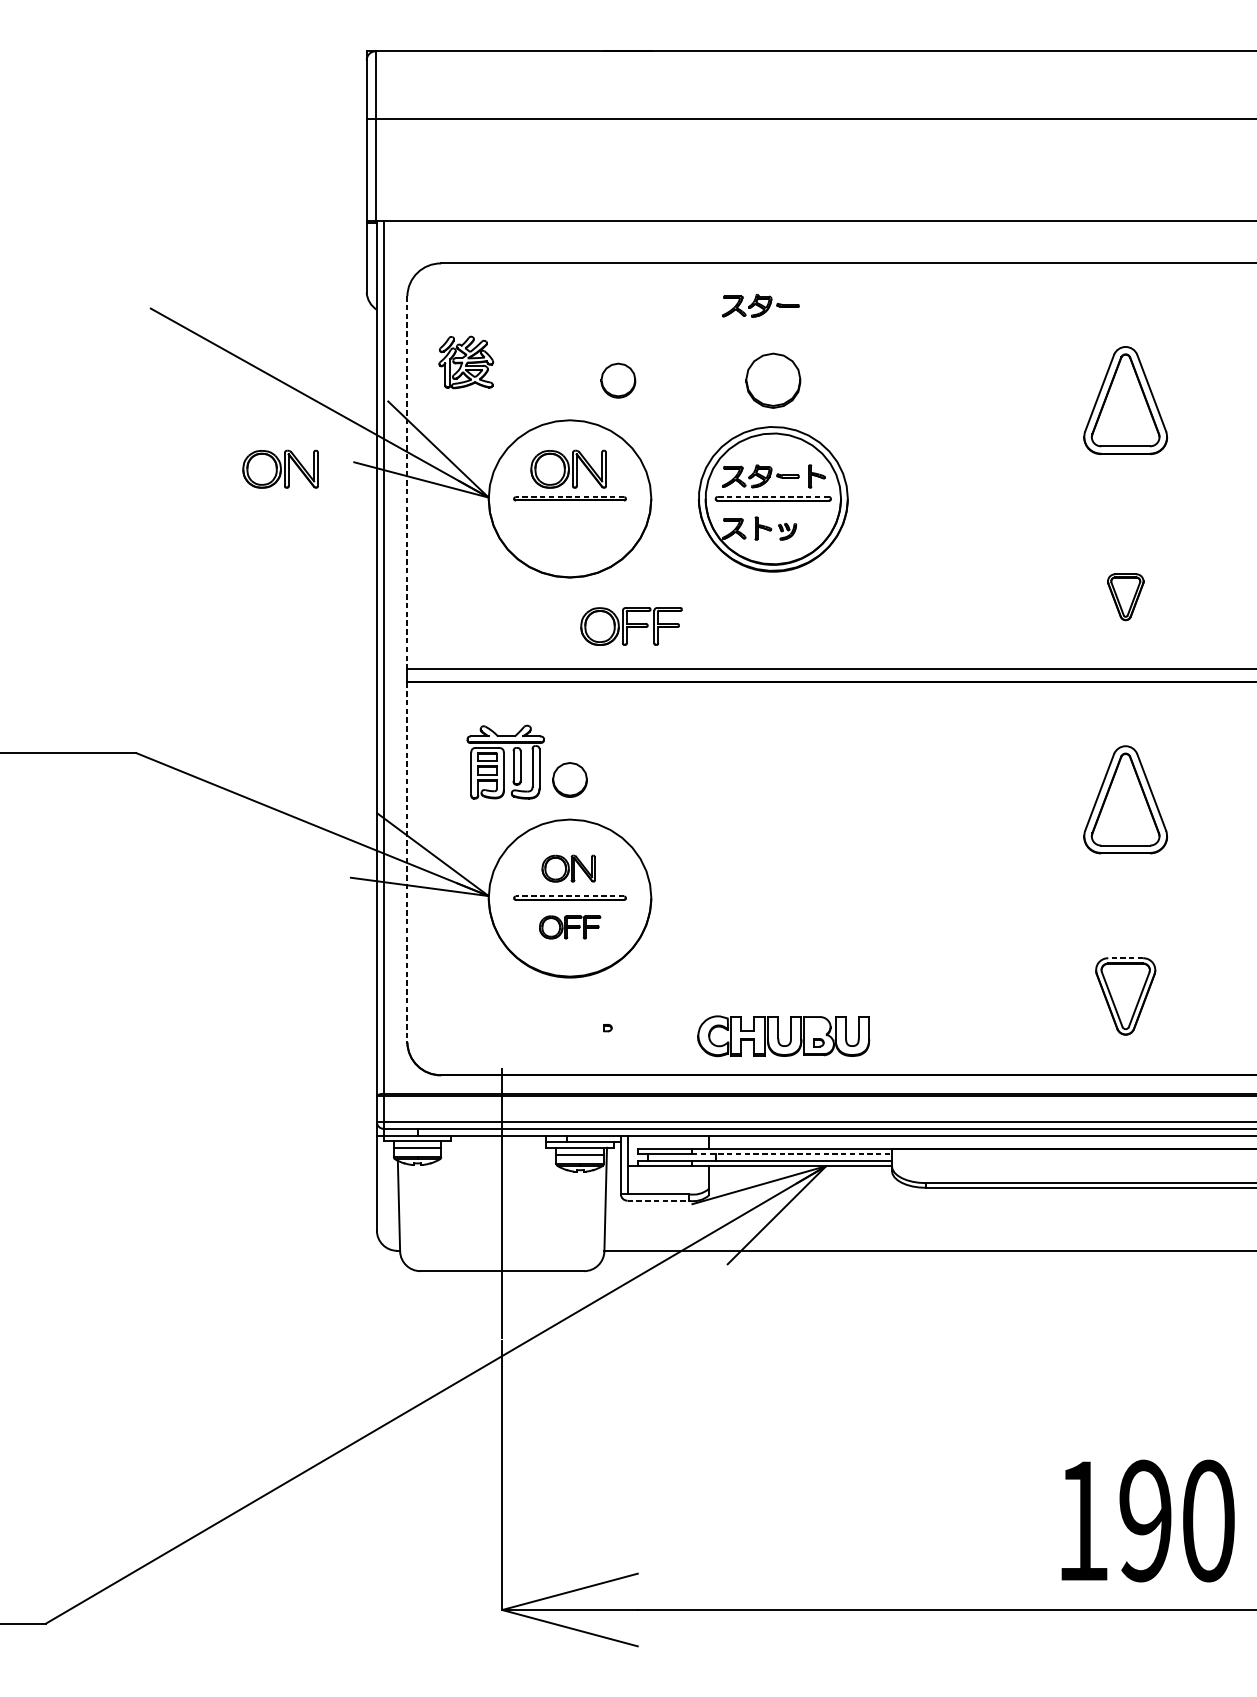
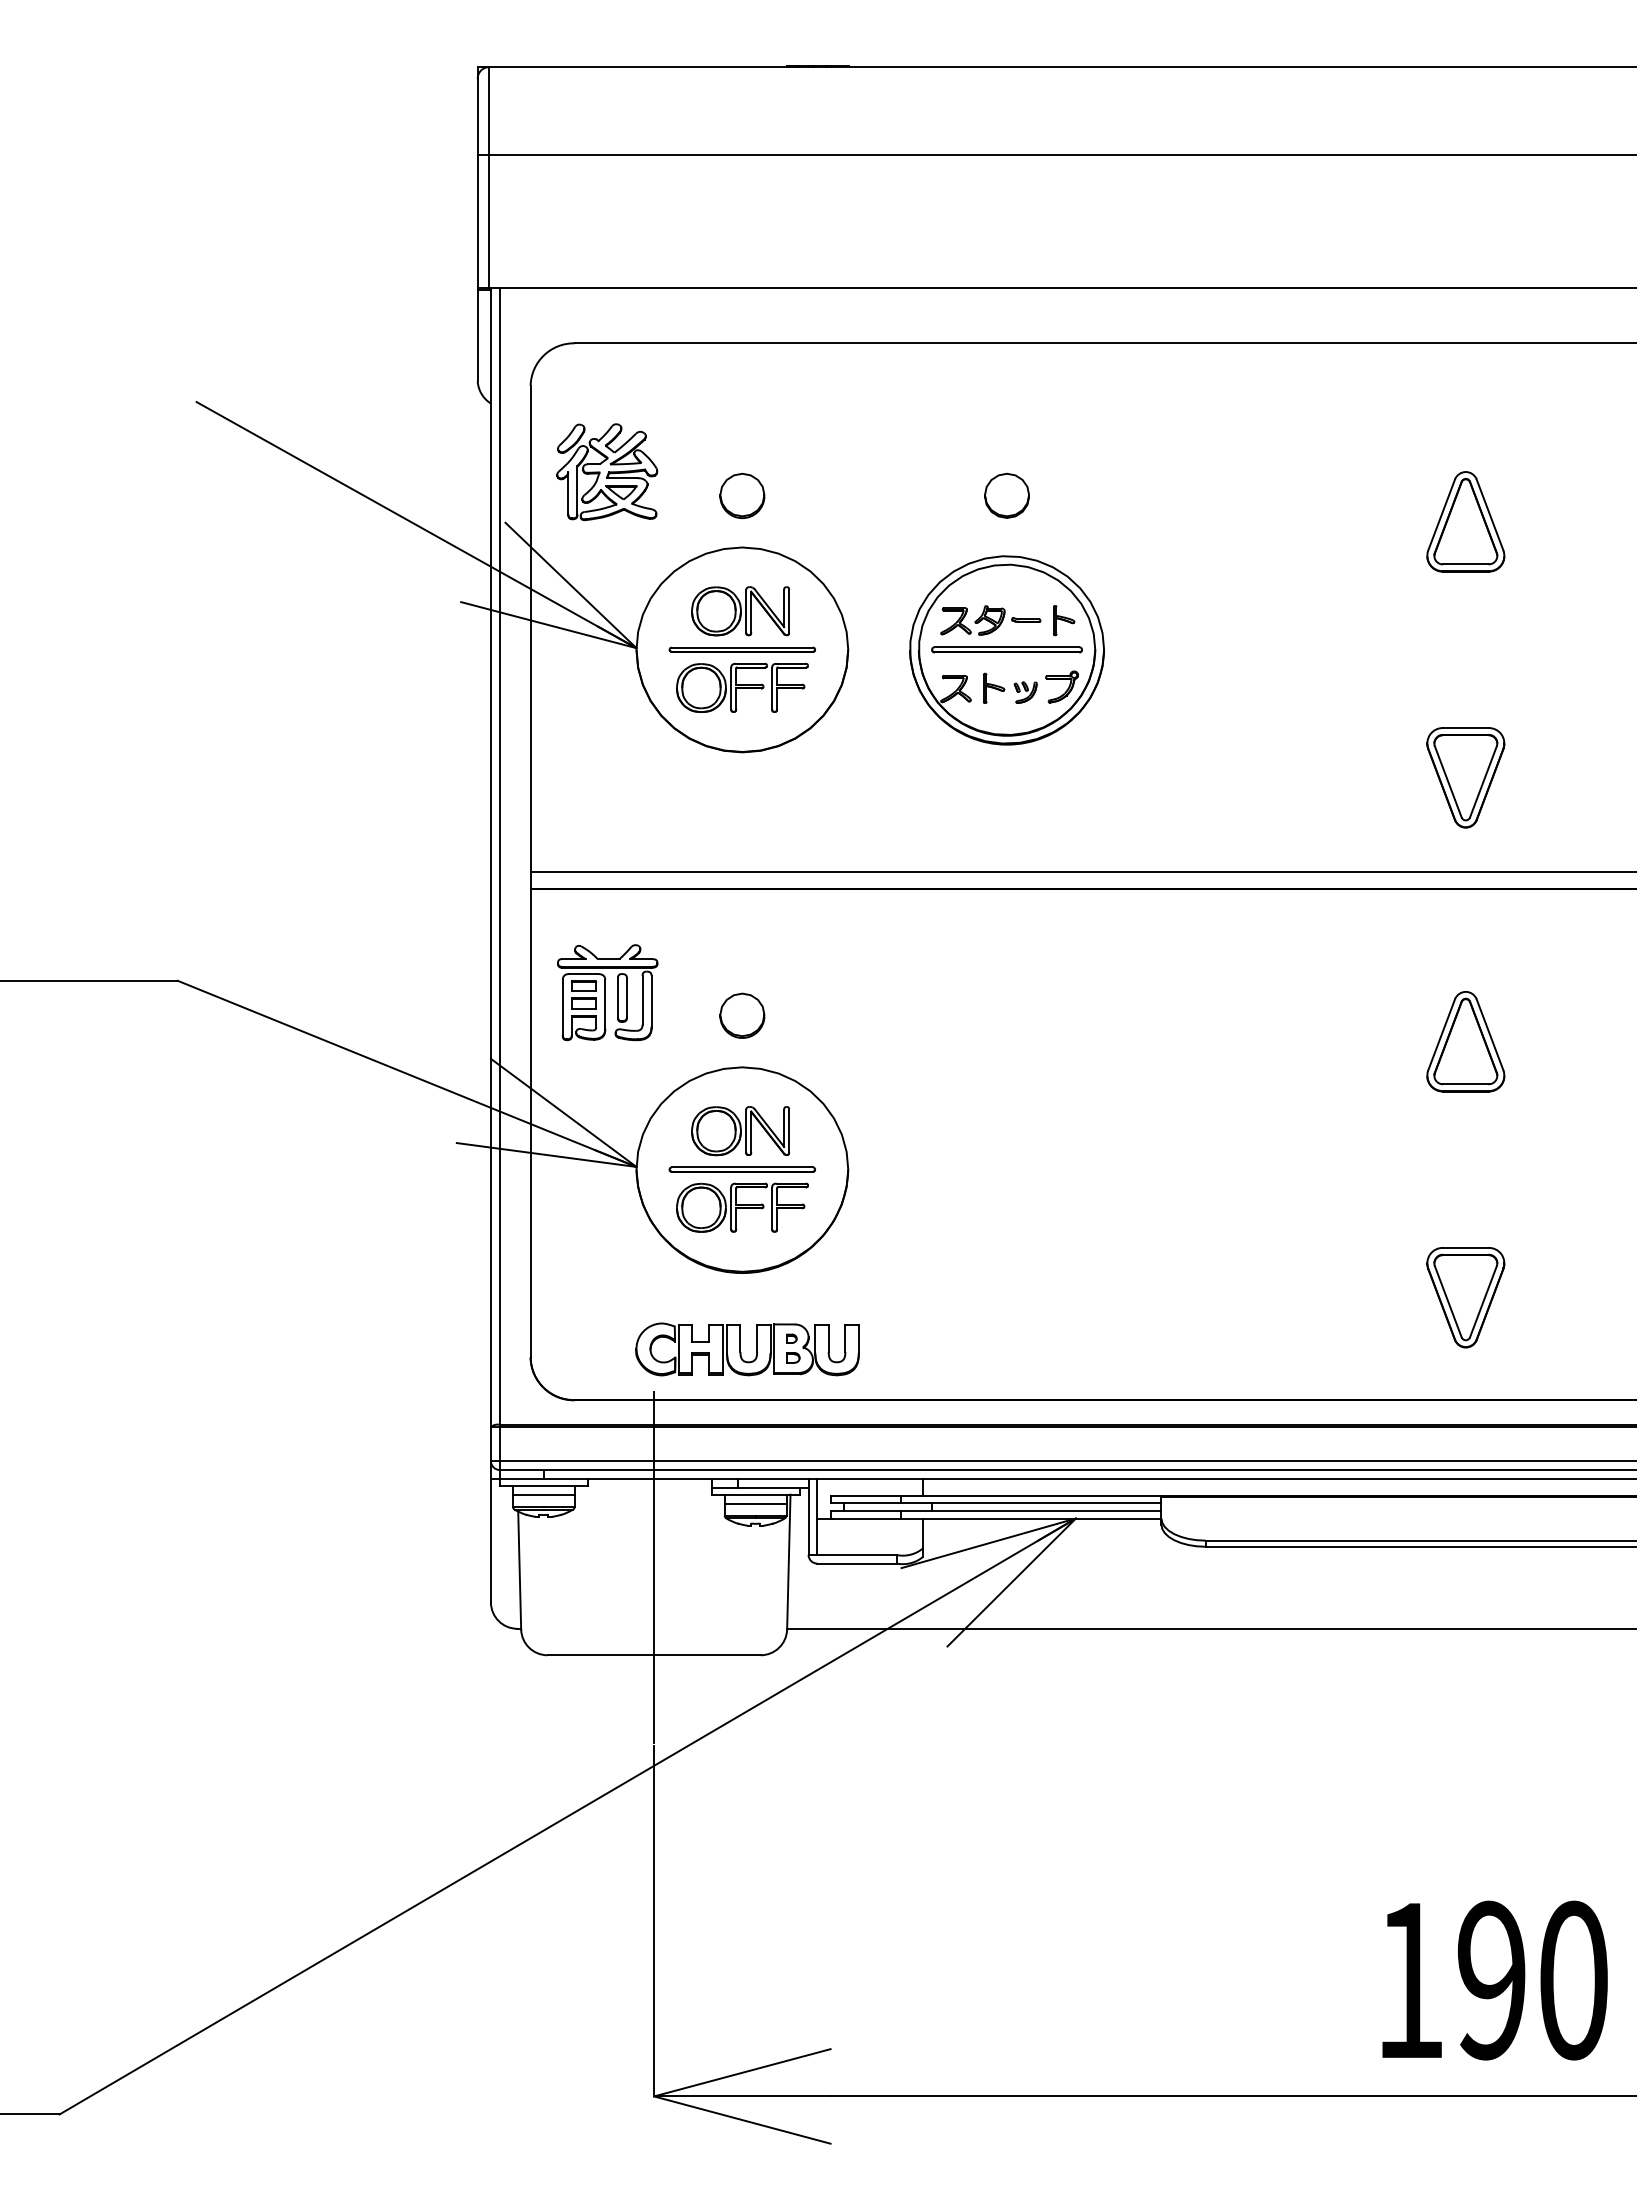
part: (760, 305) -> (990, 398), removed
part: (466, 362) -> (607, 472), size x1.43
part: (618, 380) -> (742, 495), moved
part: (772, 380) -> (1006, 495), size x0.62
part: (1125, 400) -> (1465, 521), size x0.71
part: (280, 469) -> (365, 611), removed
line: (407, 482) -> (530, 628), dashed -> solid
line: (570, 497) -> (742, 647), dashed -> solid
line: (772, 497) -> (1006, 647), dashed -> solid
part: (815, 527) -> (1061, 686), added
part: (1125, 596) -> (1465, 777), size x1.67
part: (631, 626) -> (742, 687), moved
part: (505, 762) -> (607, 992), moved
part: (1125, 799) -> (1465, 1041), size x0.71
line: (407, 862) -> (530, 1123), dashed -> solid
part: (568, 868) -> (740, 1131), size x1.43
line: (570, 896) -> (742, 1167), dashed -> solid
part: (570, 927) -> (742, 1207), size x1.67
line: (1125, 957) -> (1465, 1247), dashed -> solid
part: (779, 1038) -> (741, 1352), moved
line: (792, 1153) -> (1031, 1502), dashed -> solid
line: (658, 1200) -> (857, 1563), dashed -> solid

